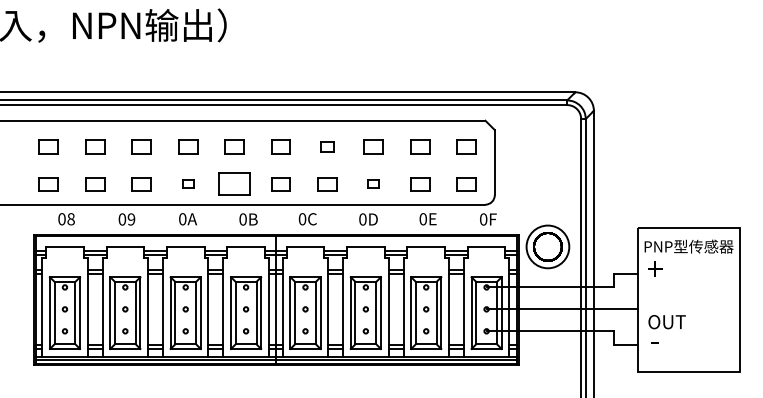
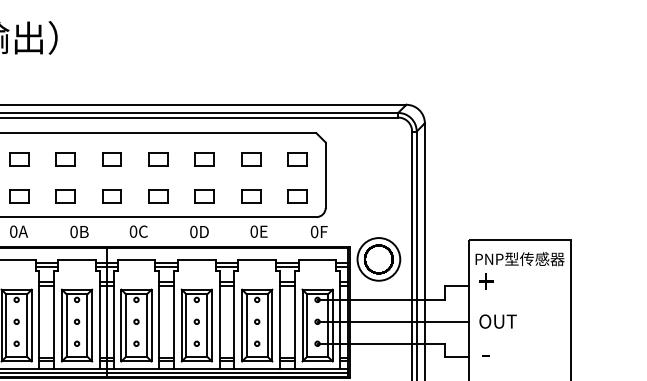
part: (327, 146) -> (158, 158), size x1.43
part: (188, 184) -> (19, 196), size x1.67
part: (234, 184) -> (65, 196), size x0.62
part: (373, 184) -> (204, 196), size x1.67
text: (666, 322) -> (497, 321), moved

